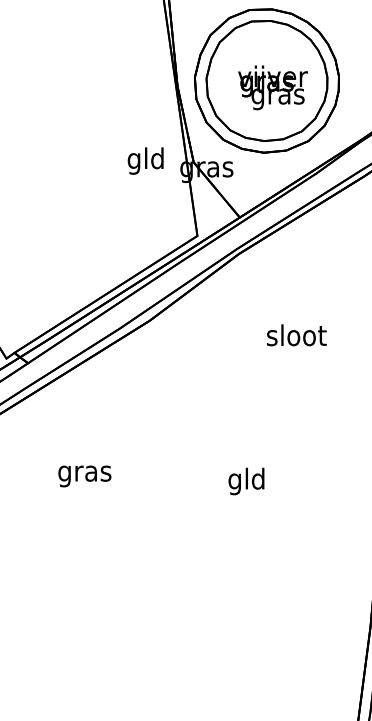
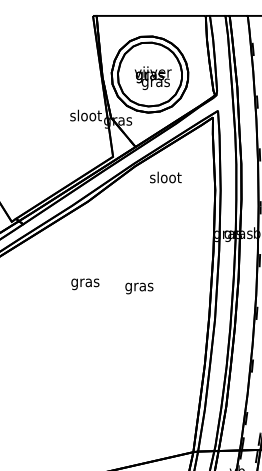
text: (145, 160) -> (85, 116), gld -> sloot
text: (296, 335) -> (165, 177), moved
text: (85, 476) -> (85, 284), moved
text: (247, 480) -> (139, 286), gld -> gras

